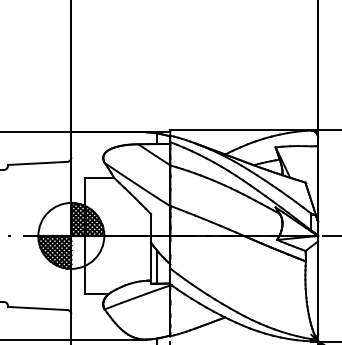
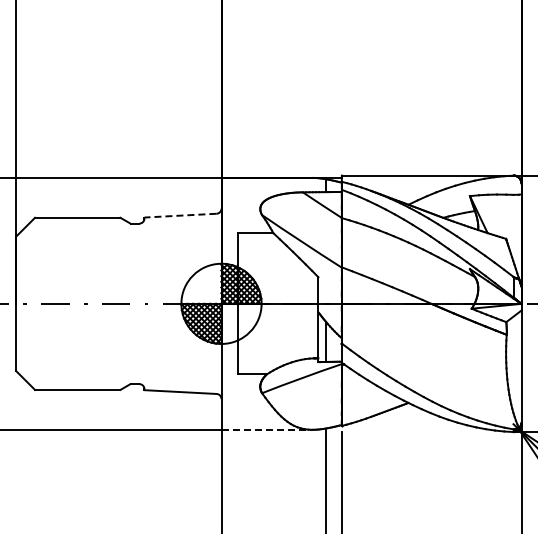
line: (37, 163) -> (180, 215), solid -> dashed
line: (109, 339) -> (267, 429), solid -> dashed

